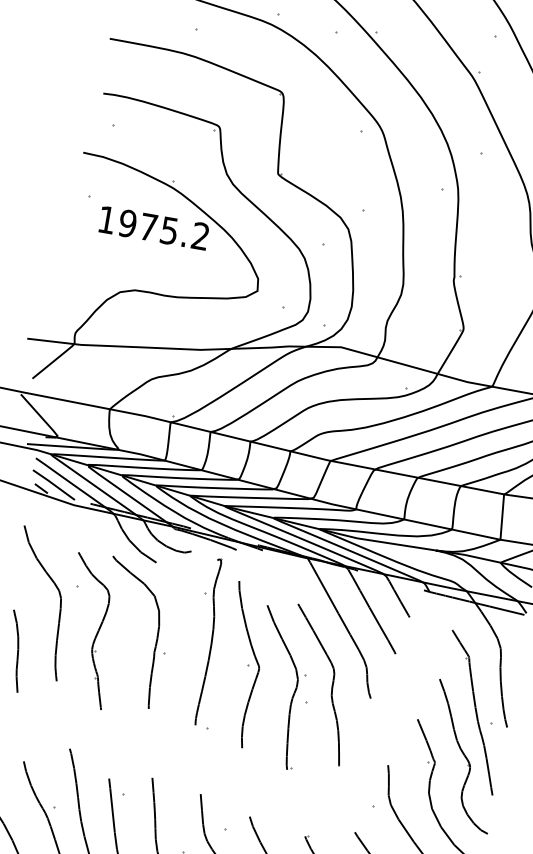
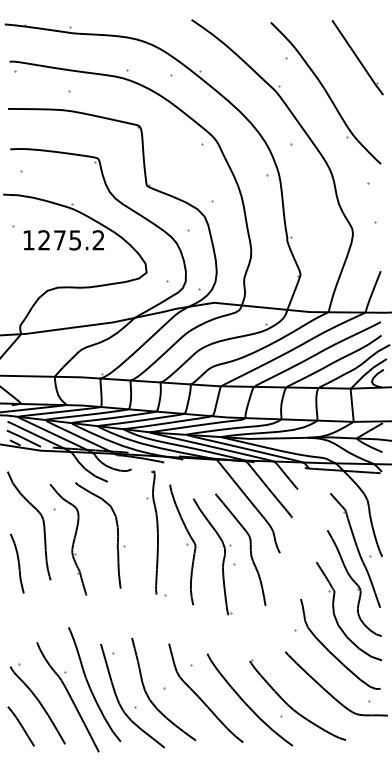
text: (127, 223) -> (44, 240), 1975.2 -> 1275.2

